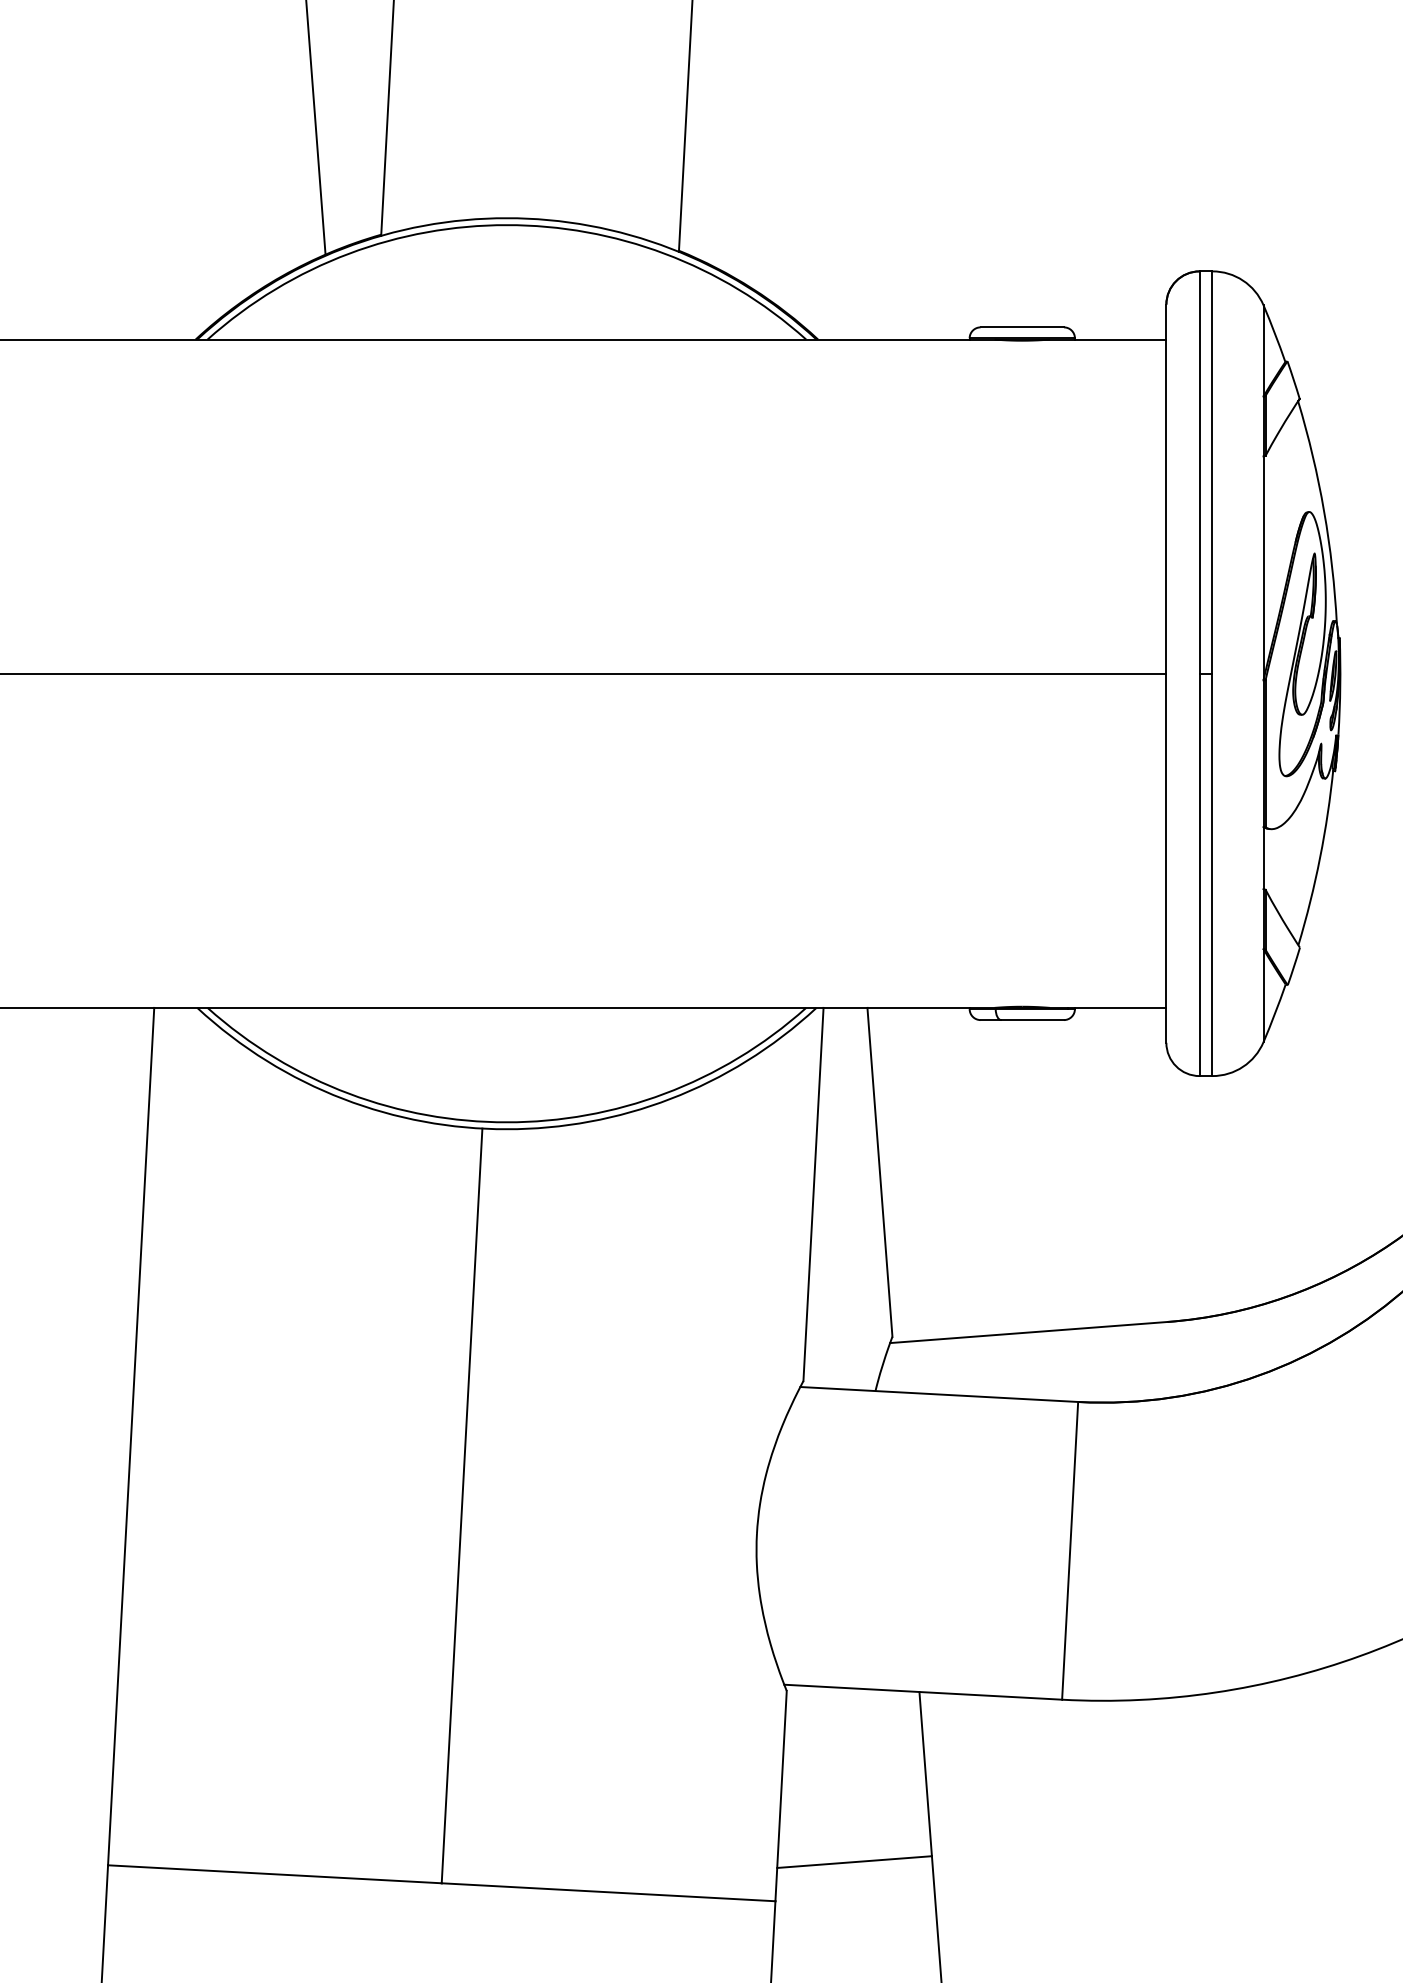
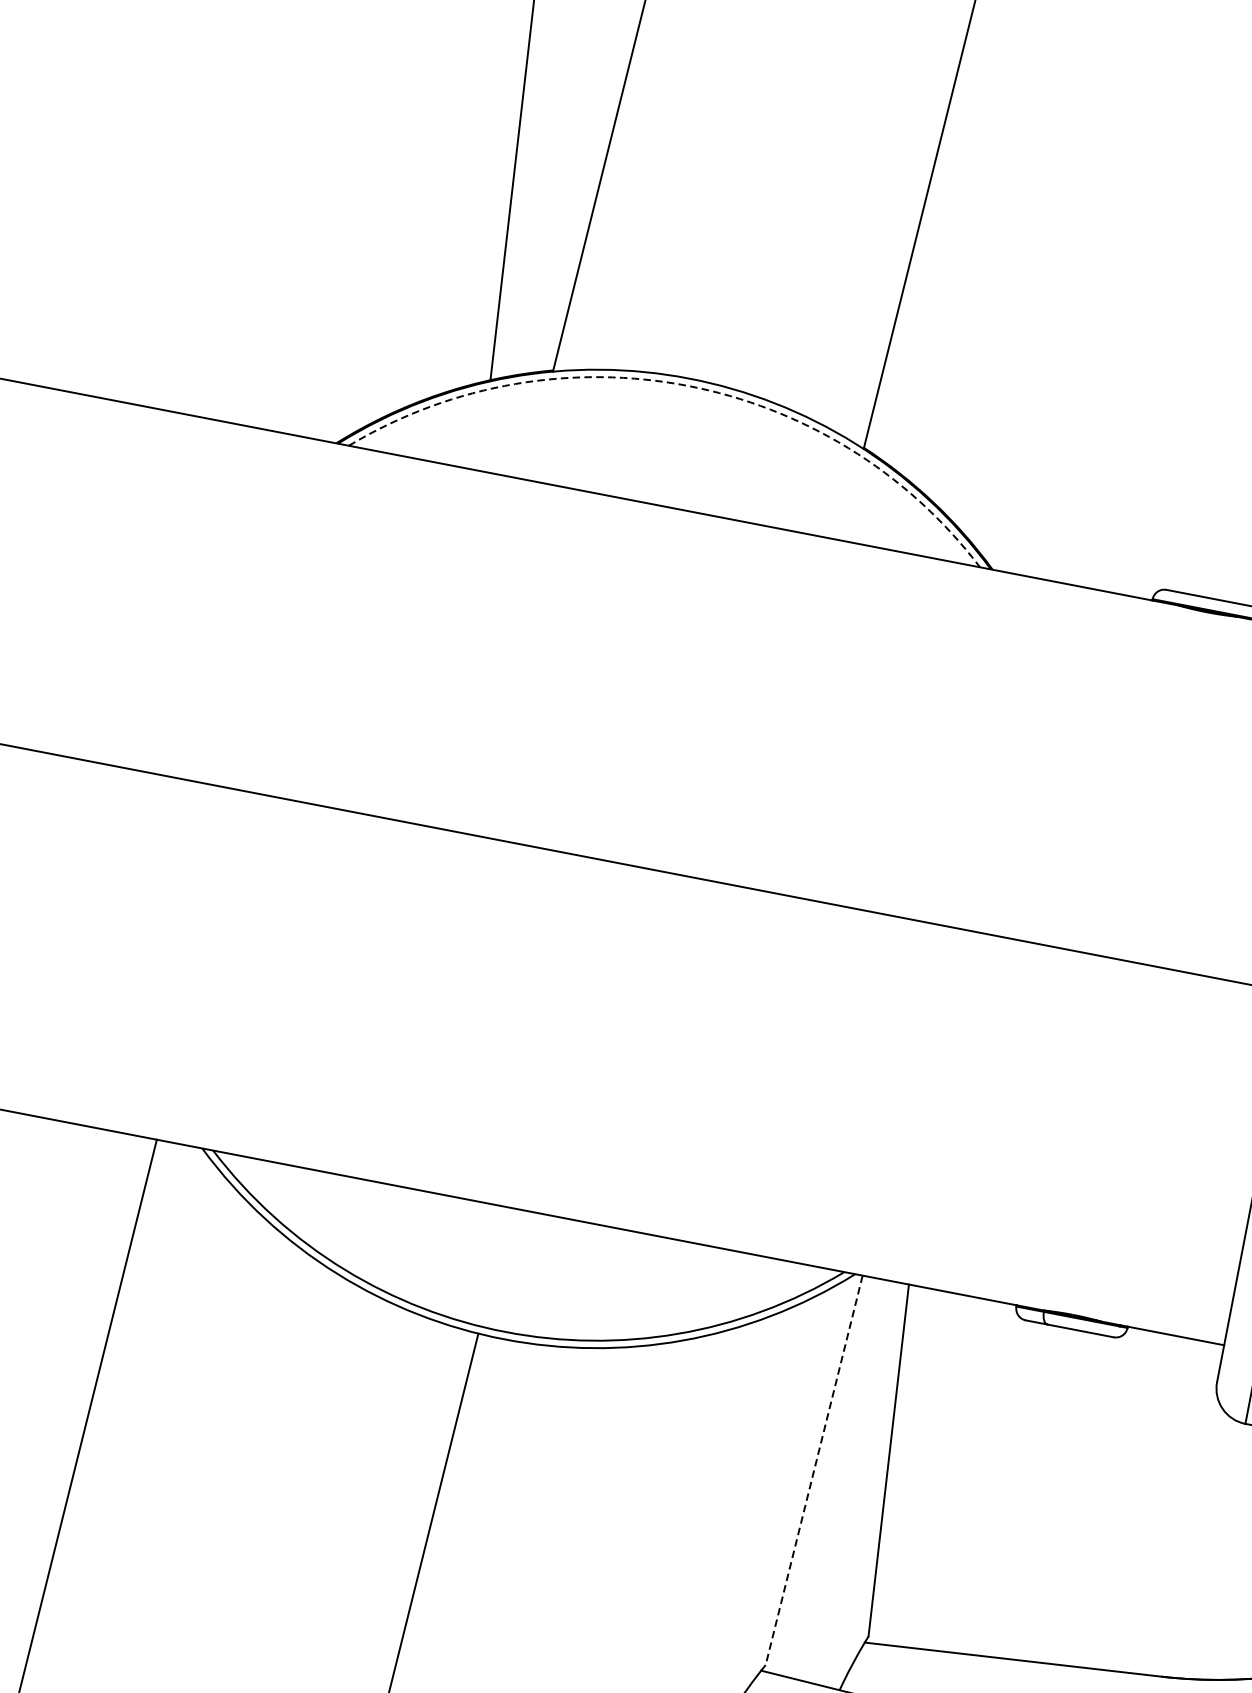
arc: (506, 225) -> (687, 386), solid -> dashed
line: (813, 1194) -> (814, 1470), solid -> dashed

